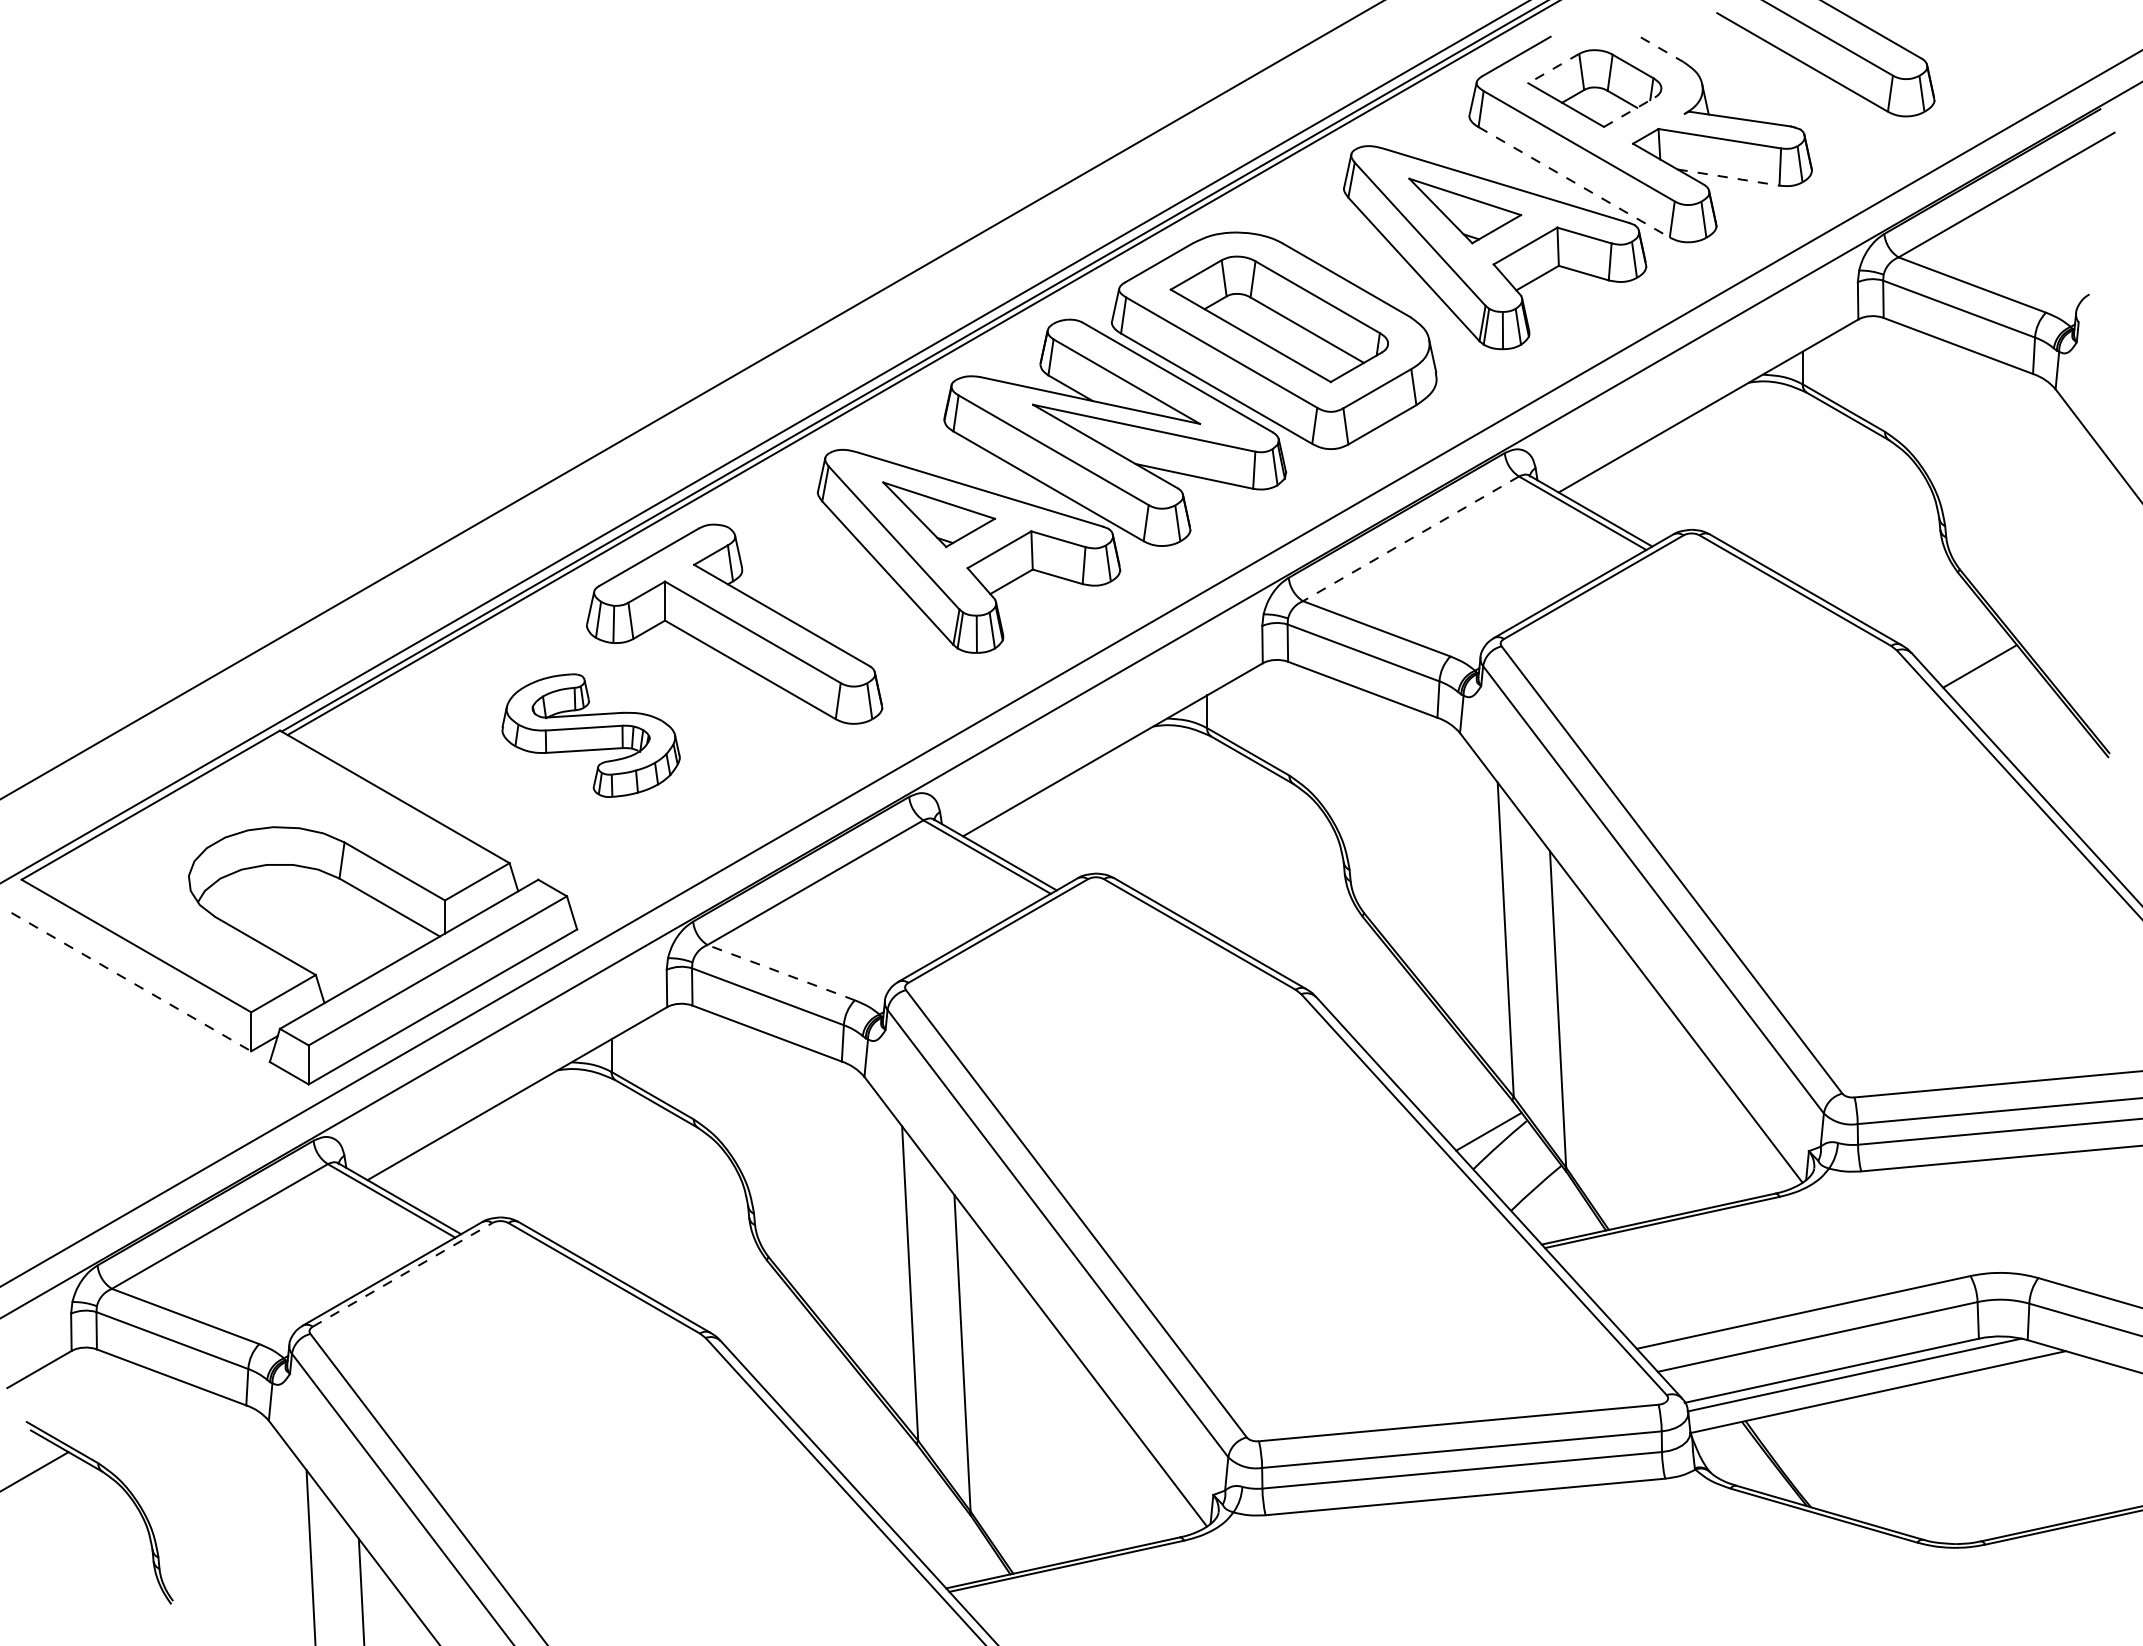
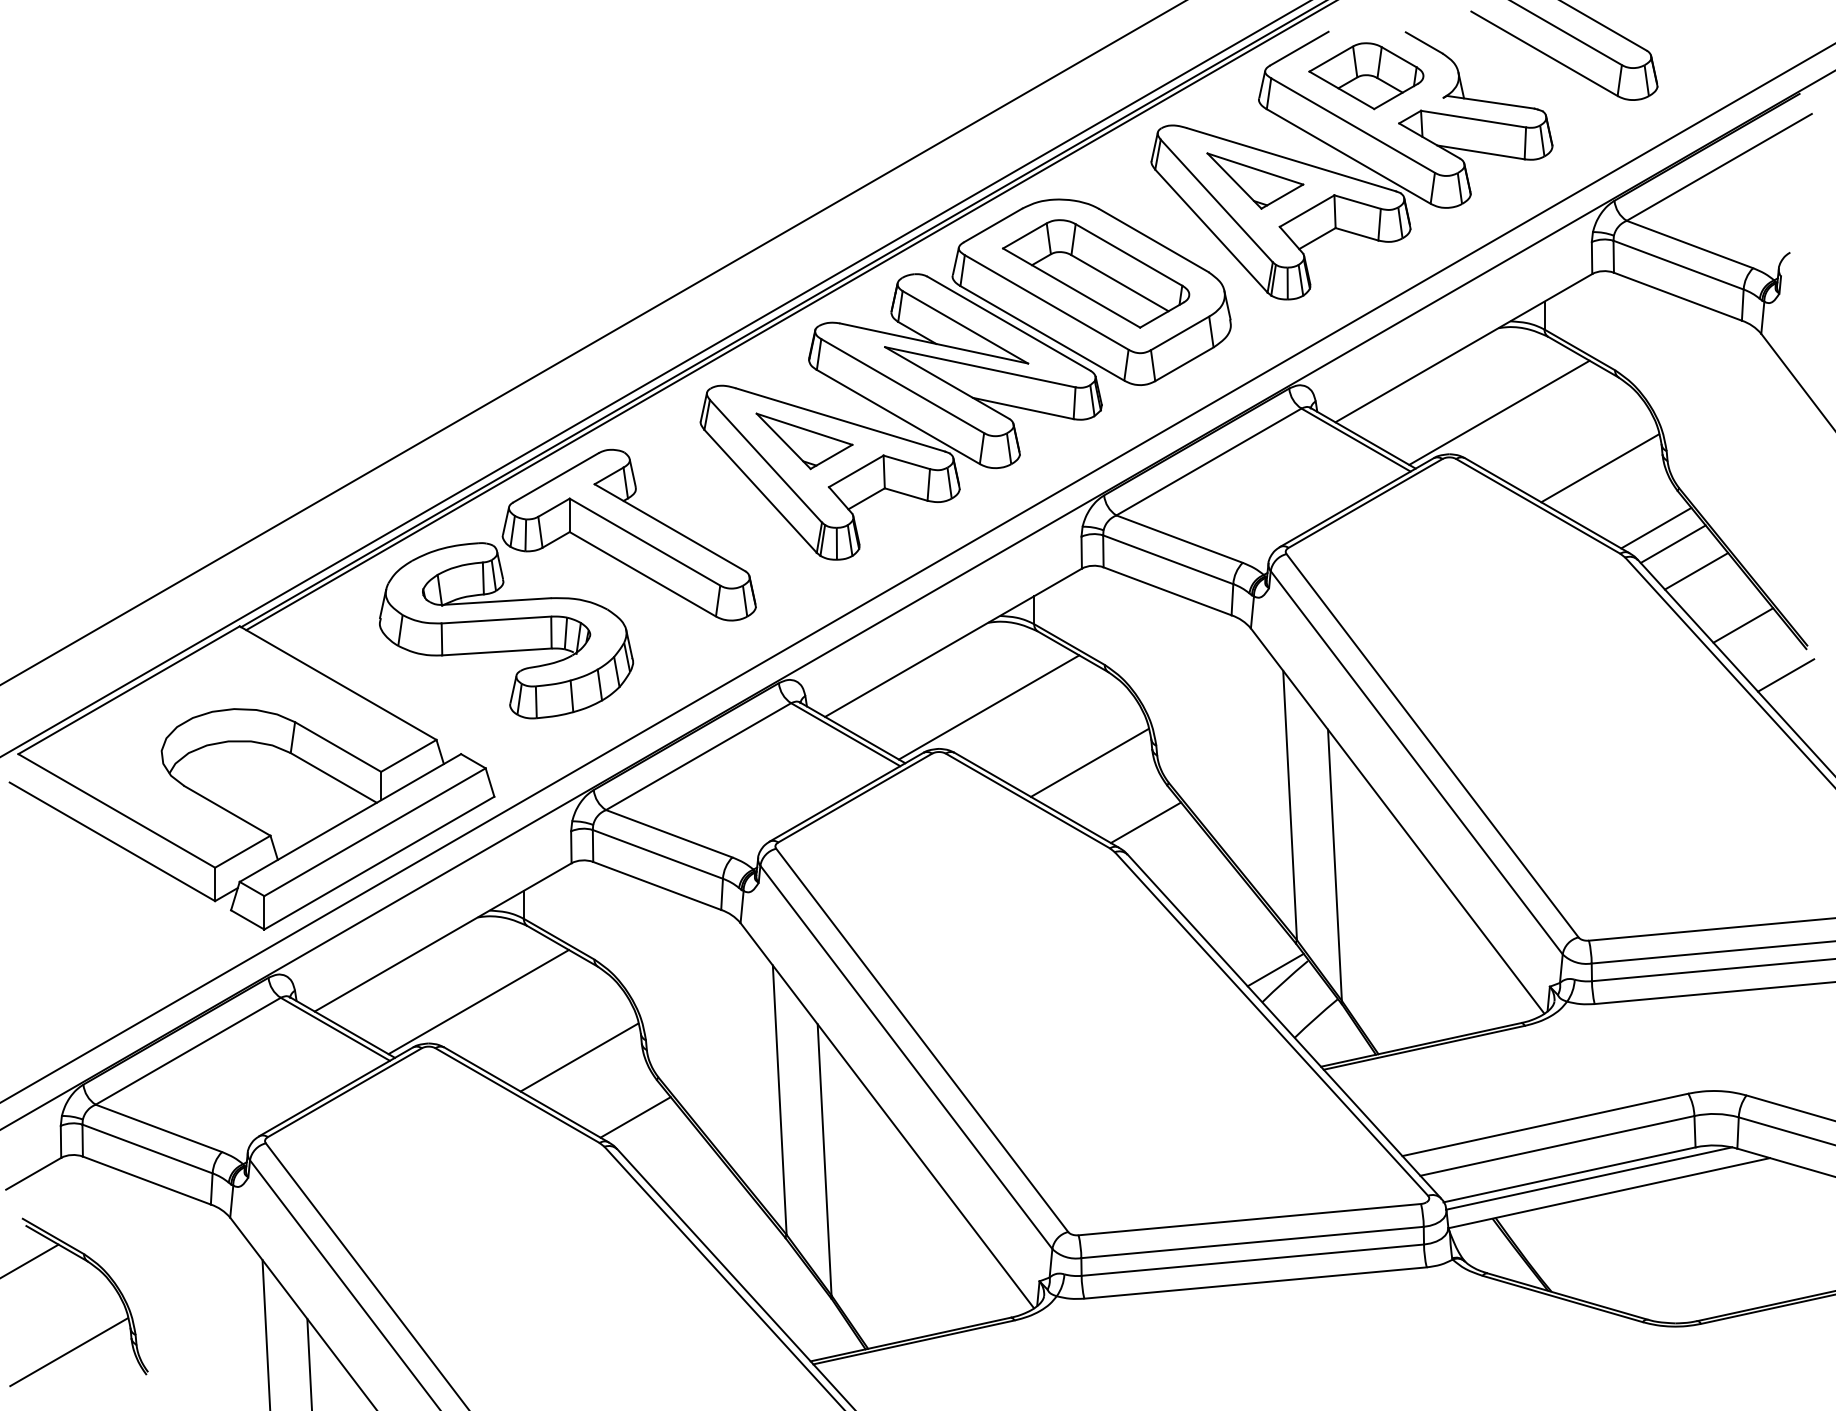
line: (1662, 49) -> (1424, 42), dashed -> solid
line: (1553, 68) -> (1331, 58), dashed -> solid
line: (1629, 112) -> (1396, 96), dashed -> solid
line: (1728, 177) -> (1480, 152), dashed -> solid
line: (1574, 182) -> (1349, 156), dashed -> solid
line: (1749, 481) -> (1498, 412), added
line: (1411, 538) -> (1209, 461), dashed -> solid
line: (1867, 545) -> (1600, 467), added
line: (1933, 615) -> (1656, 527), added
line: (1952, 634) -> (1672, 543), added
line: (2034, 729) -> (1743, 625), added
part: (590, 735) -> (505, 630), size x1.67
line: (2084, 787) -> (1786, 675), added
line: (1154, 825) -> (989, 707), added
line: (1271, 889) -> (1089, 762), added
line: (1337, 959) -> (1145, 822), added
line: (781, 972) -> (669, 833), dashed -> solid
line: (131, 982) -> (112, 842), dashed -> solid
line: (558, 1168) -> (478, 1001), added
line: (676, 1233) -> (579, 1057), added
line: (402, 1274) -> (344, 1092), dashed -> solid
line: (741, 1303) -> (635, 1117), added
line: (80, 1577) -> (68, 1352), added

